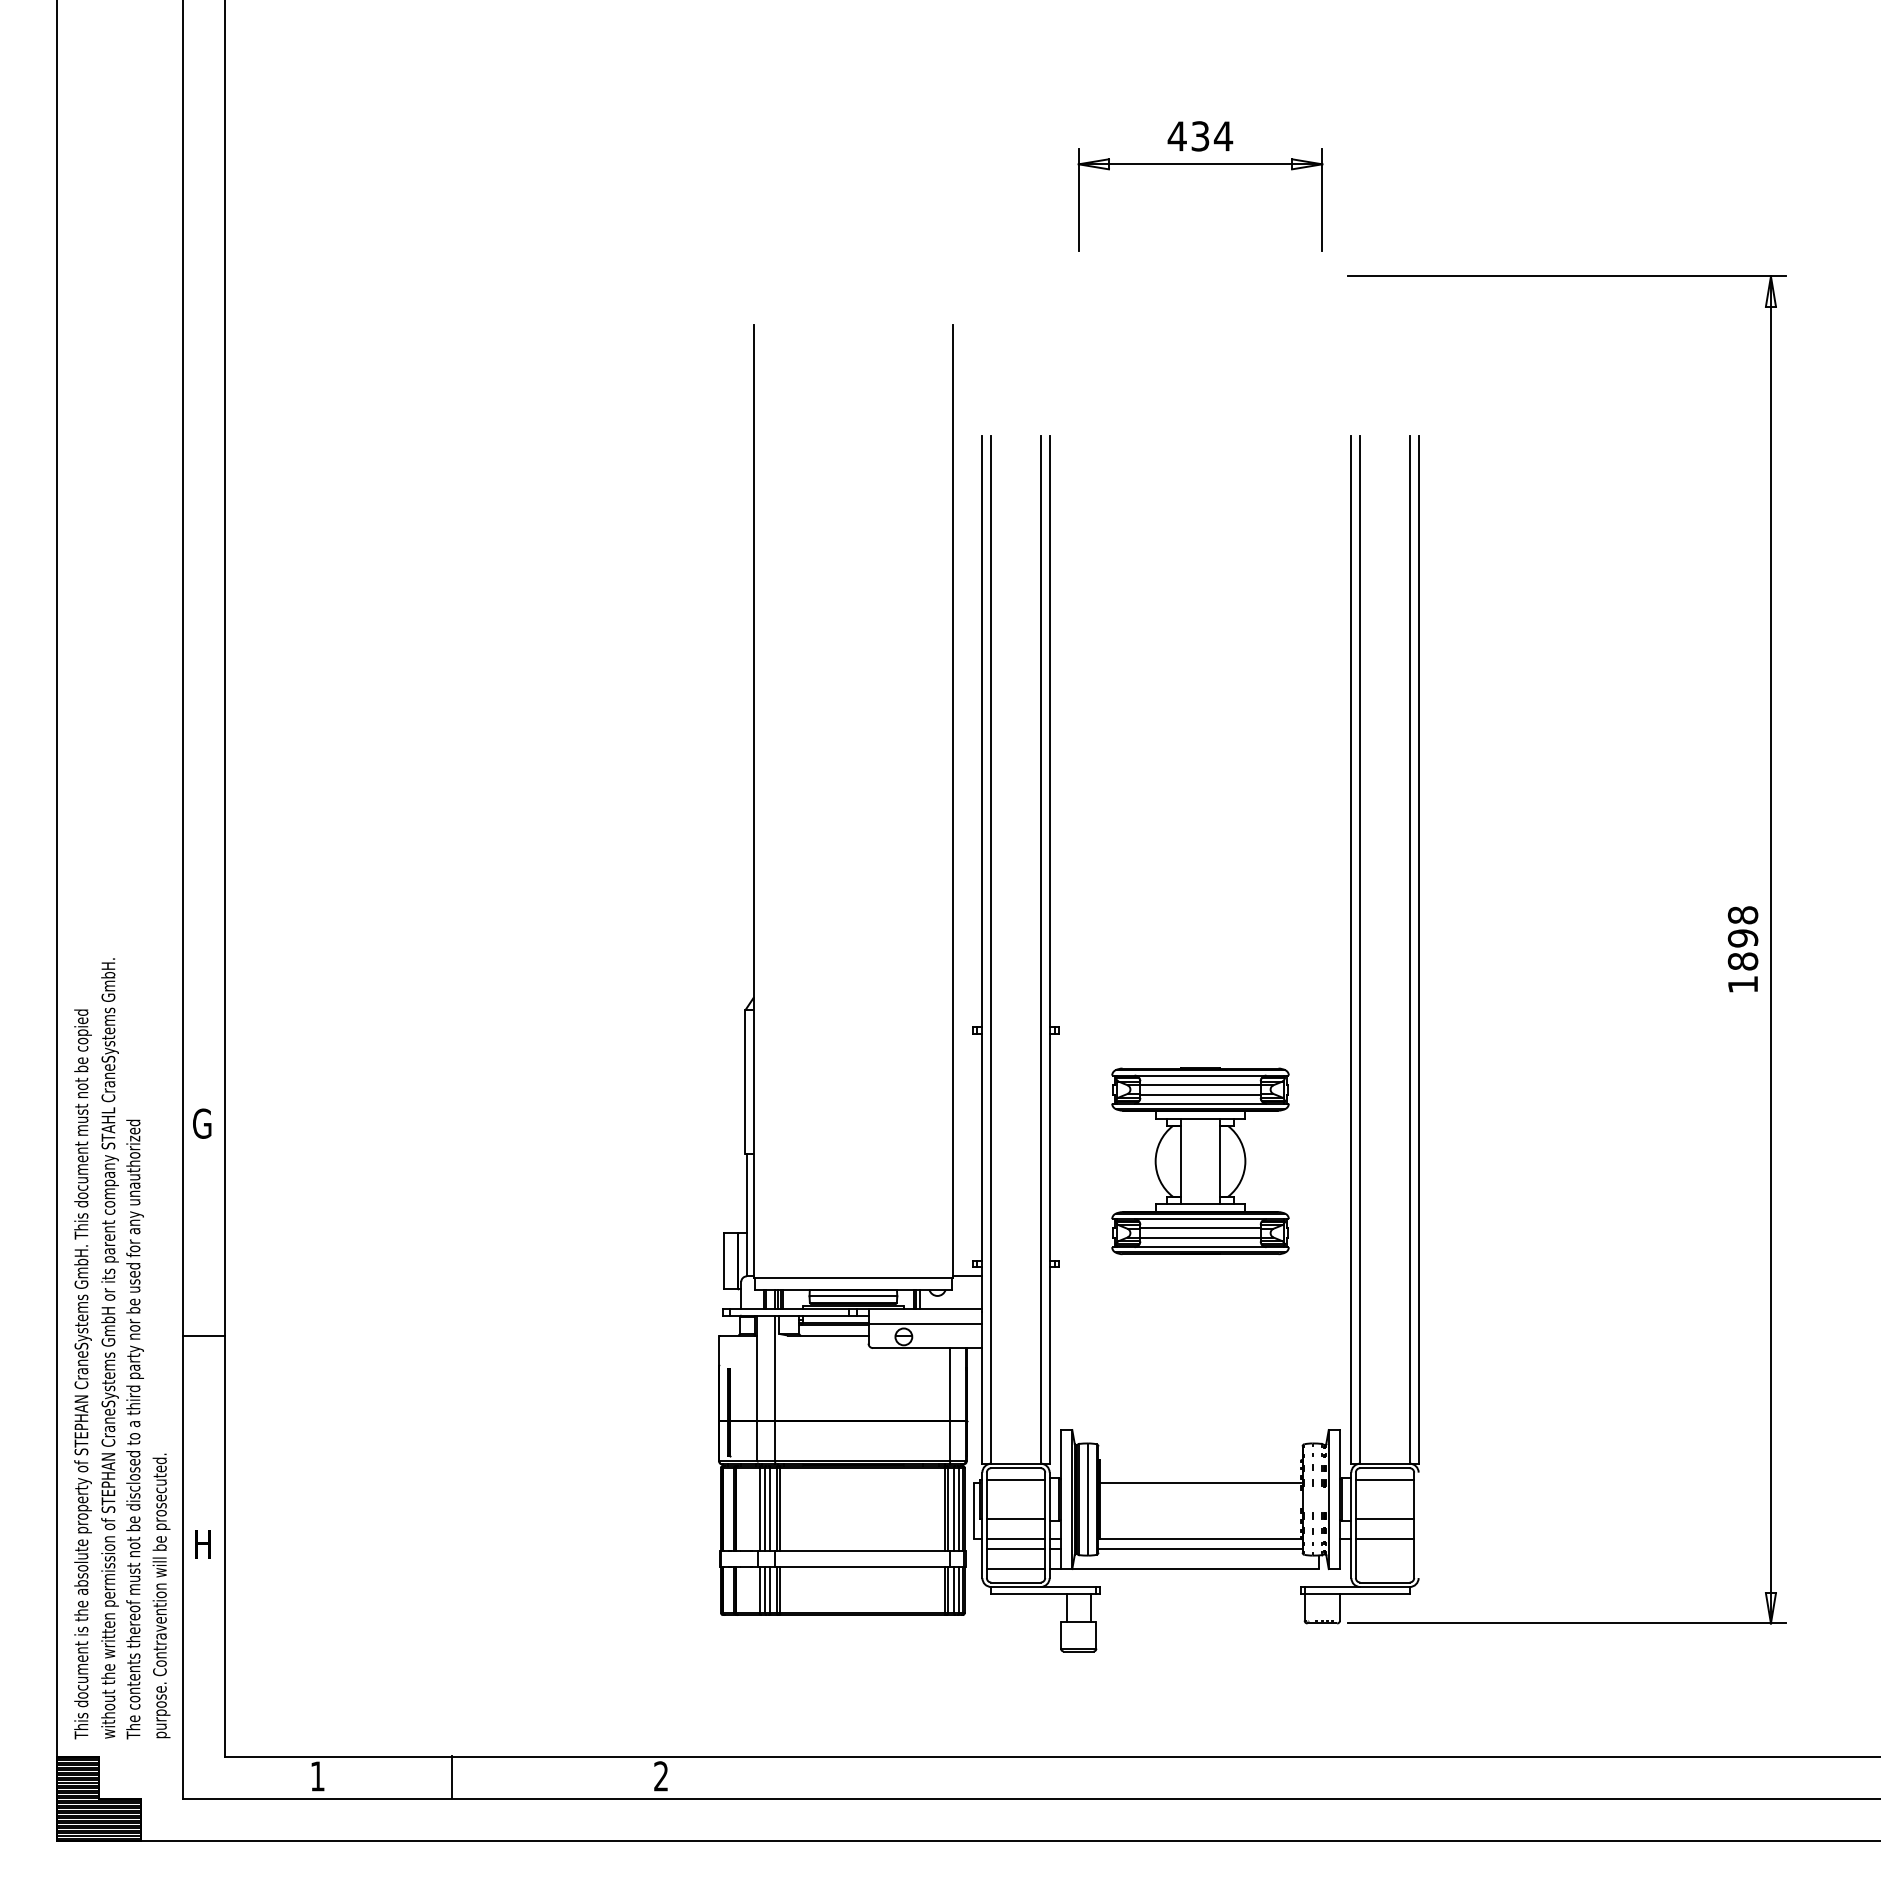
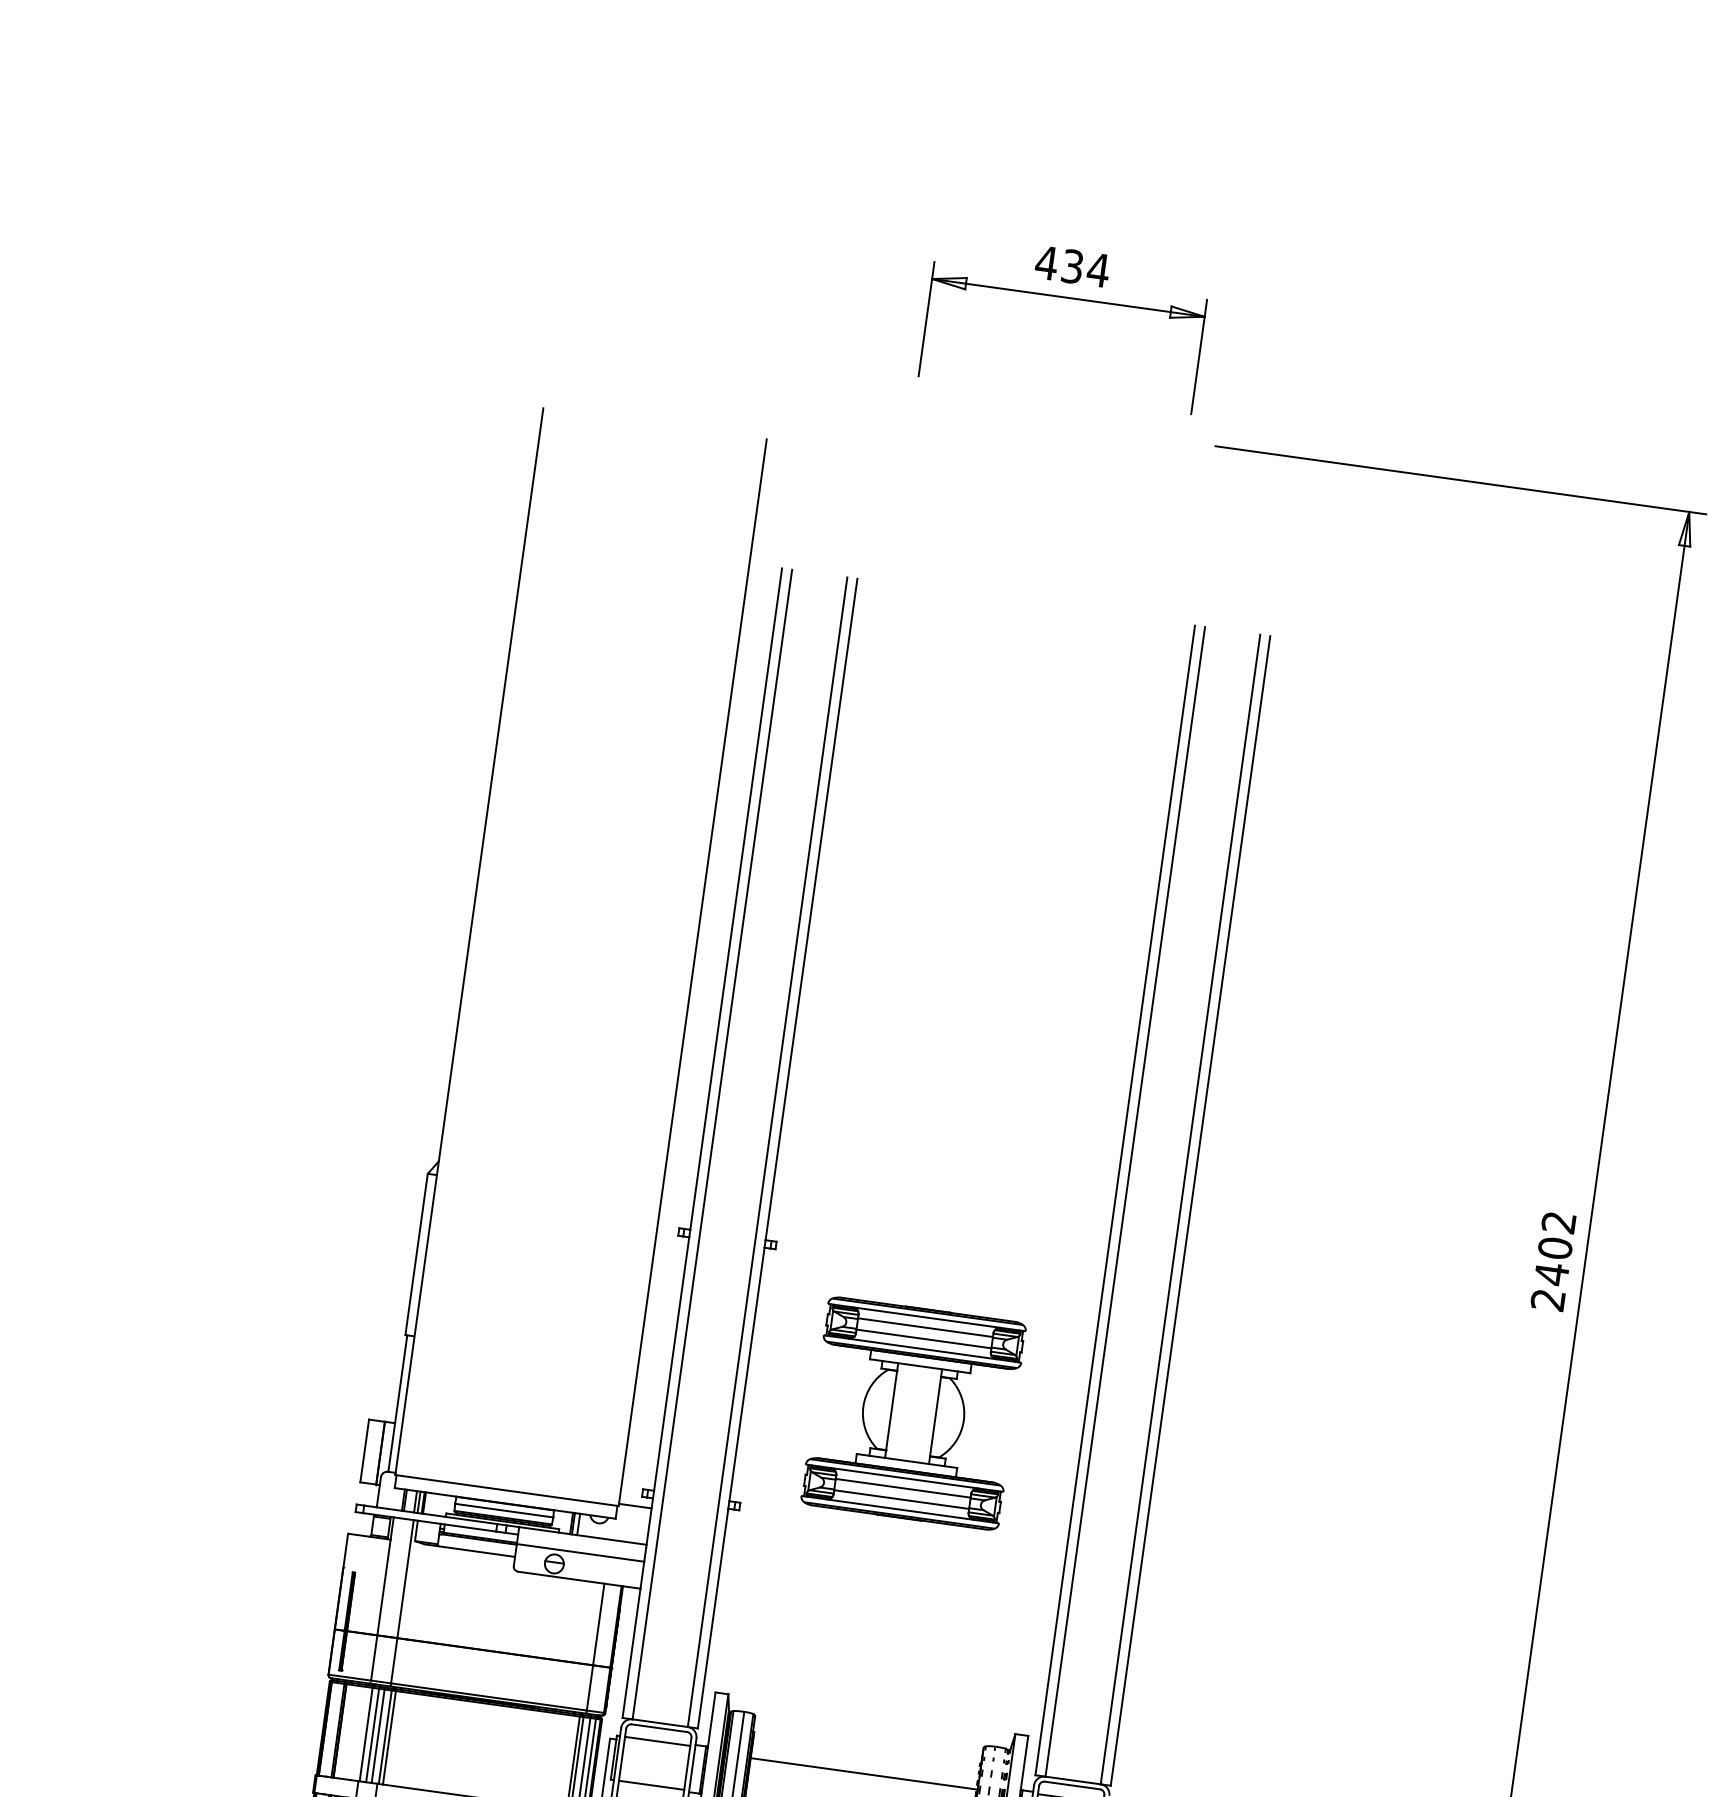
text: (1742, 949) -> (1552, 1260), 1898 -> 2402

